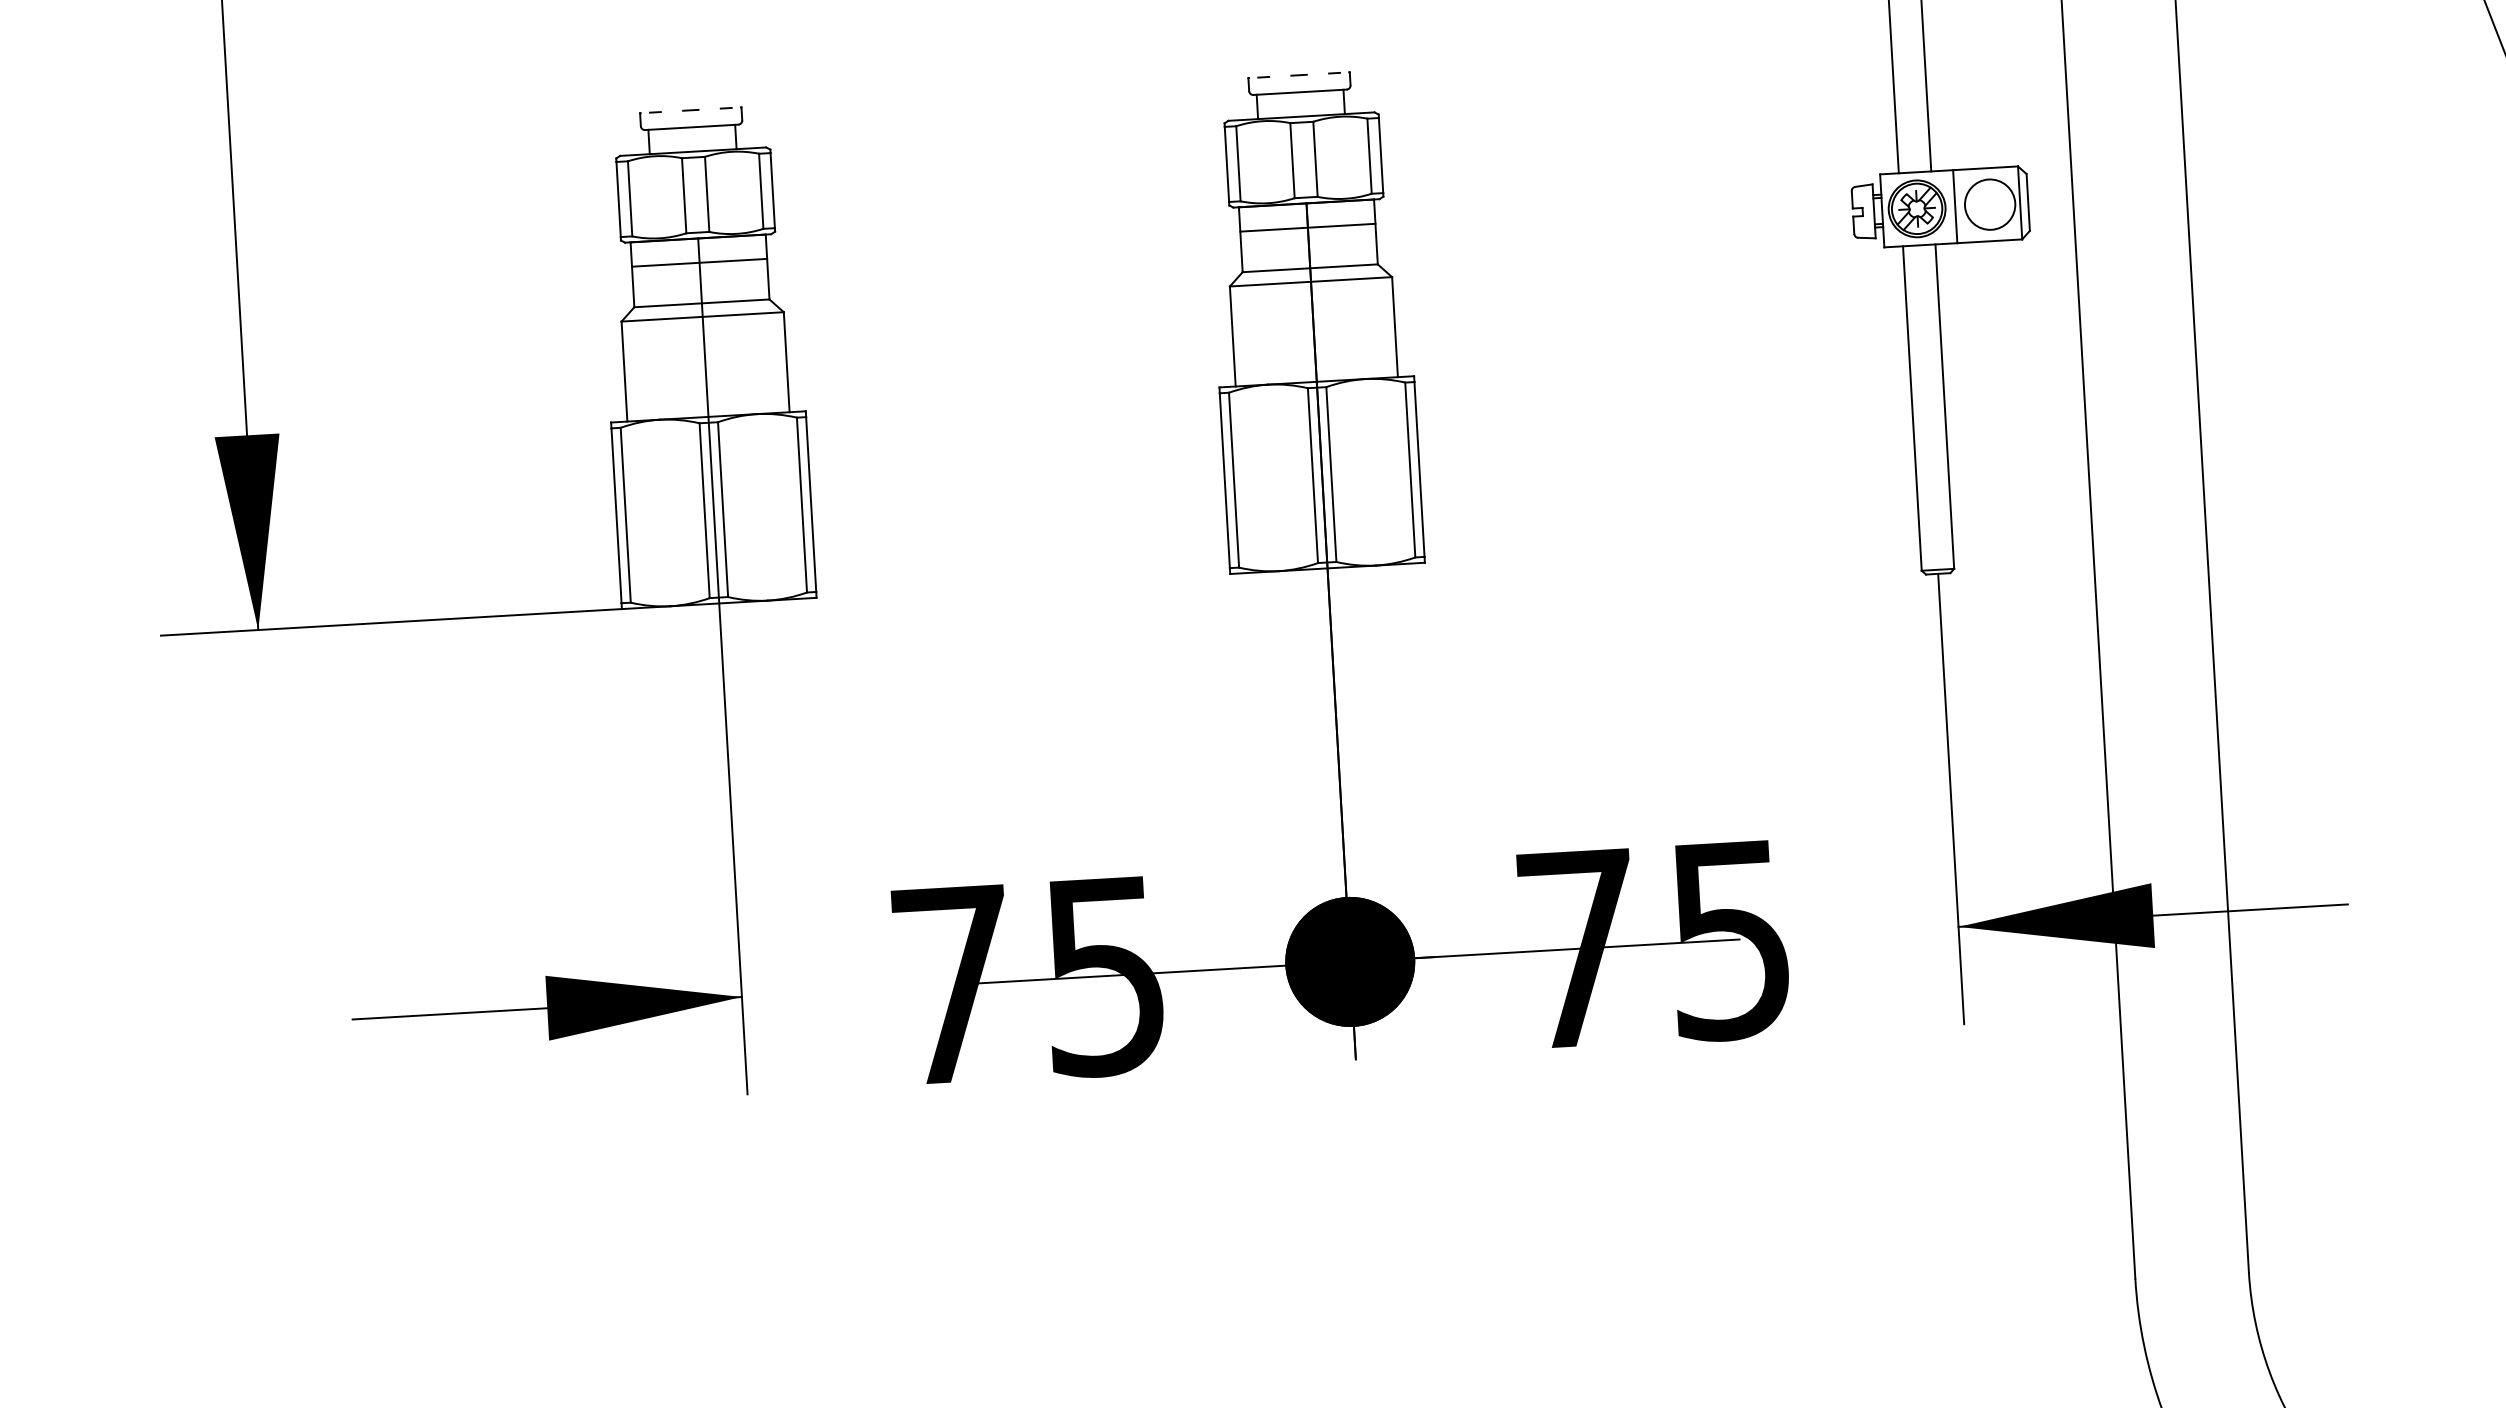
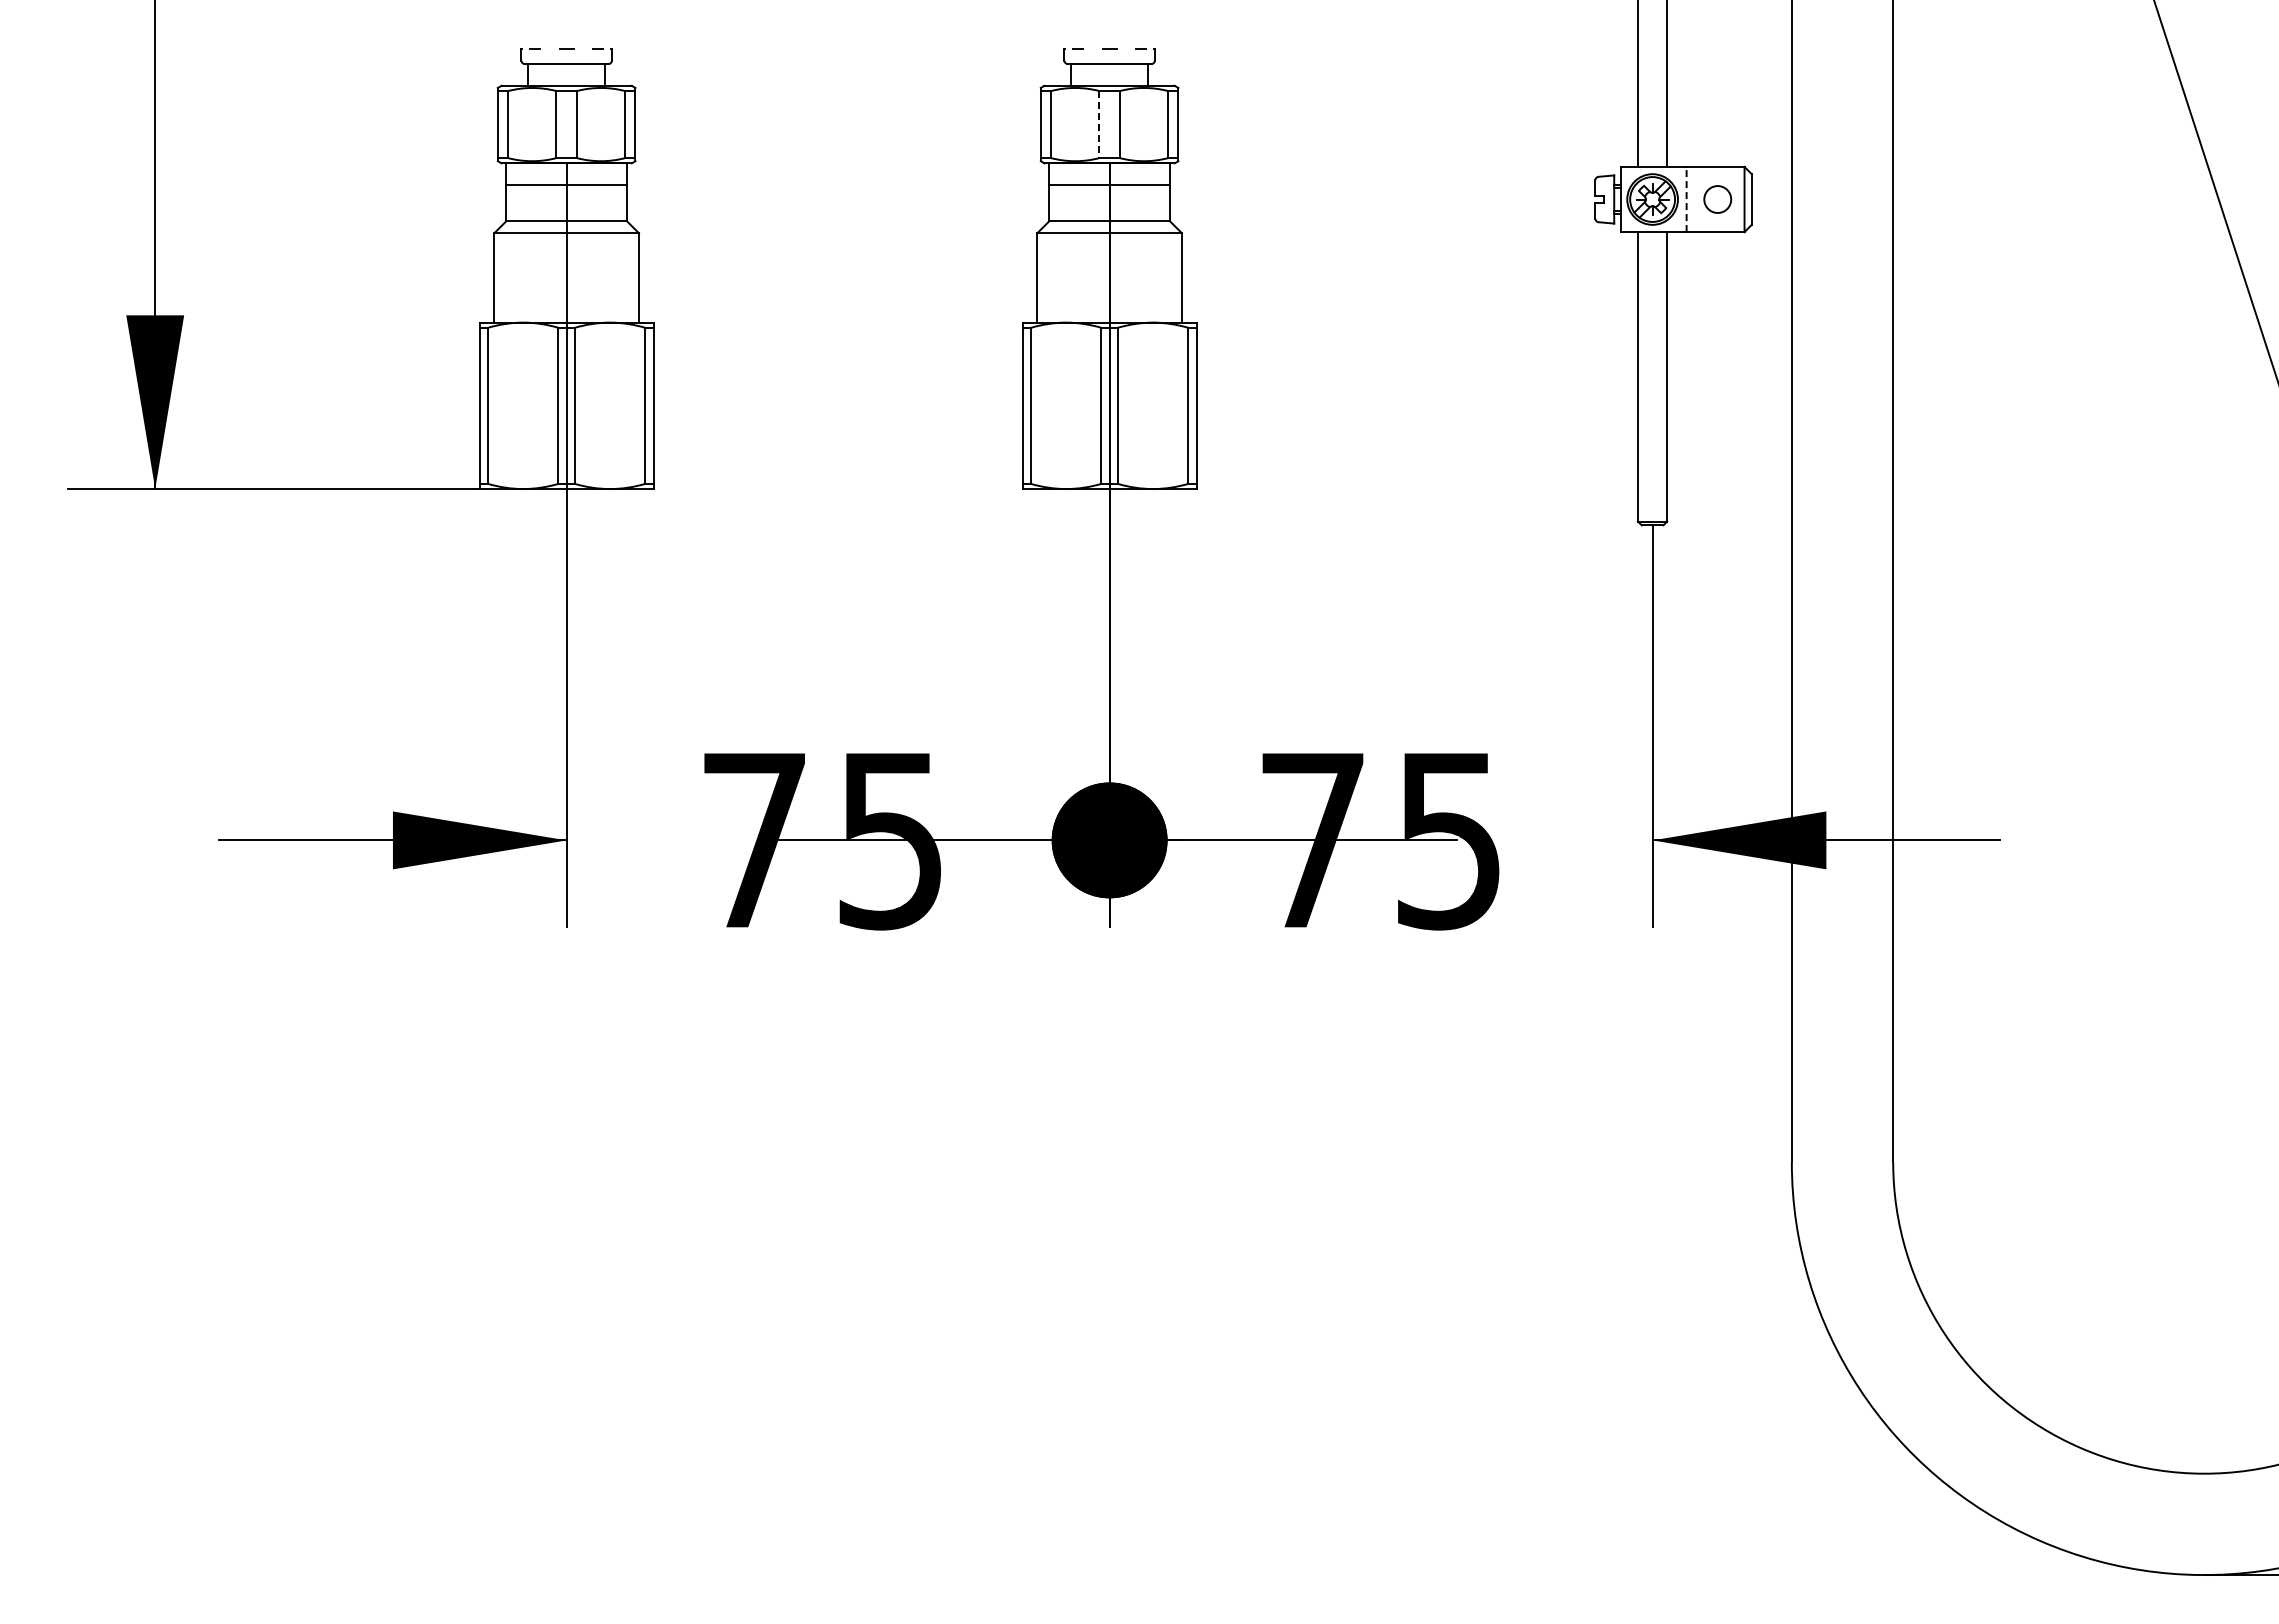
line: (1292, 160) -> (1099, 124), solid -> dashed
circle: (1989, 204) -> (1717, 199), size x0.6
line: (1955, 206) -> (1686, 199), solid -> dashed

